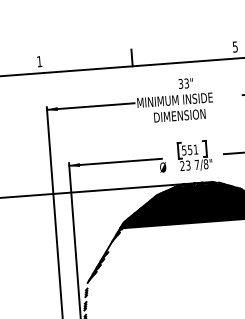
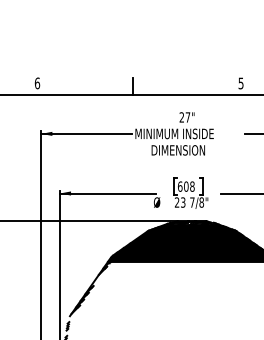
text: (39, 61) -> (37, 83), 1 -> 6
text: (183, 83) -> (184, 117), 33" -> 27"
text: (189, 150) -> (185, 186), 551 -> 608

